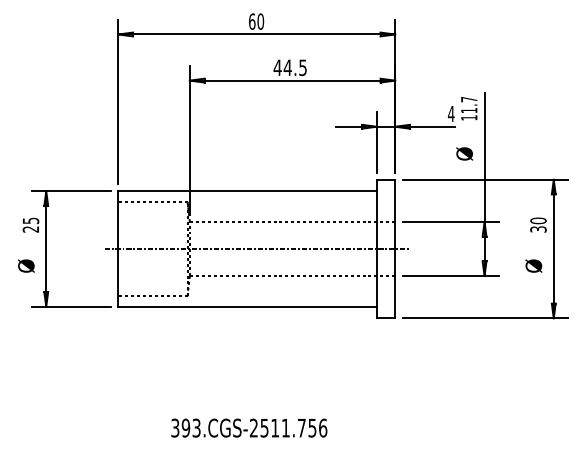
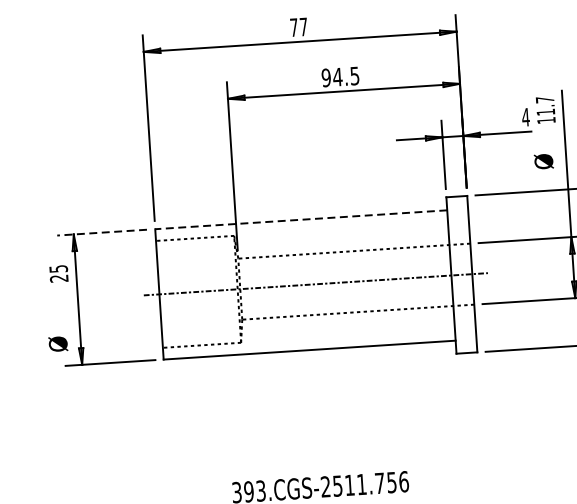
text: (256, 21) -> (298, 27), 60 -> 77
text: (277, 67) -> (326, 77), 44.5 -> 94.5
line: (71, 191) -> (102, 232), solid -> dashed
line: (247, 191) -> (301, 219), solid -> dashed
text: (25, 265) -> (57, 343), moved

